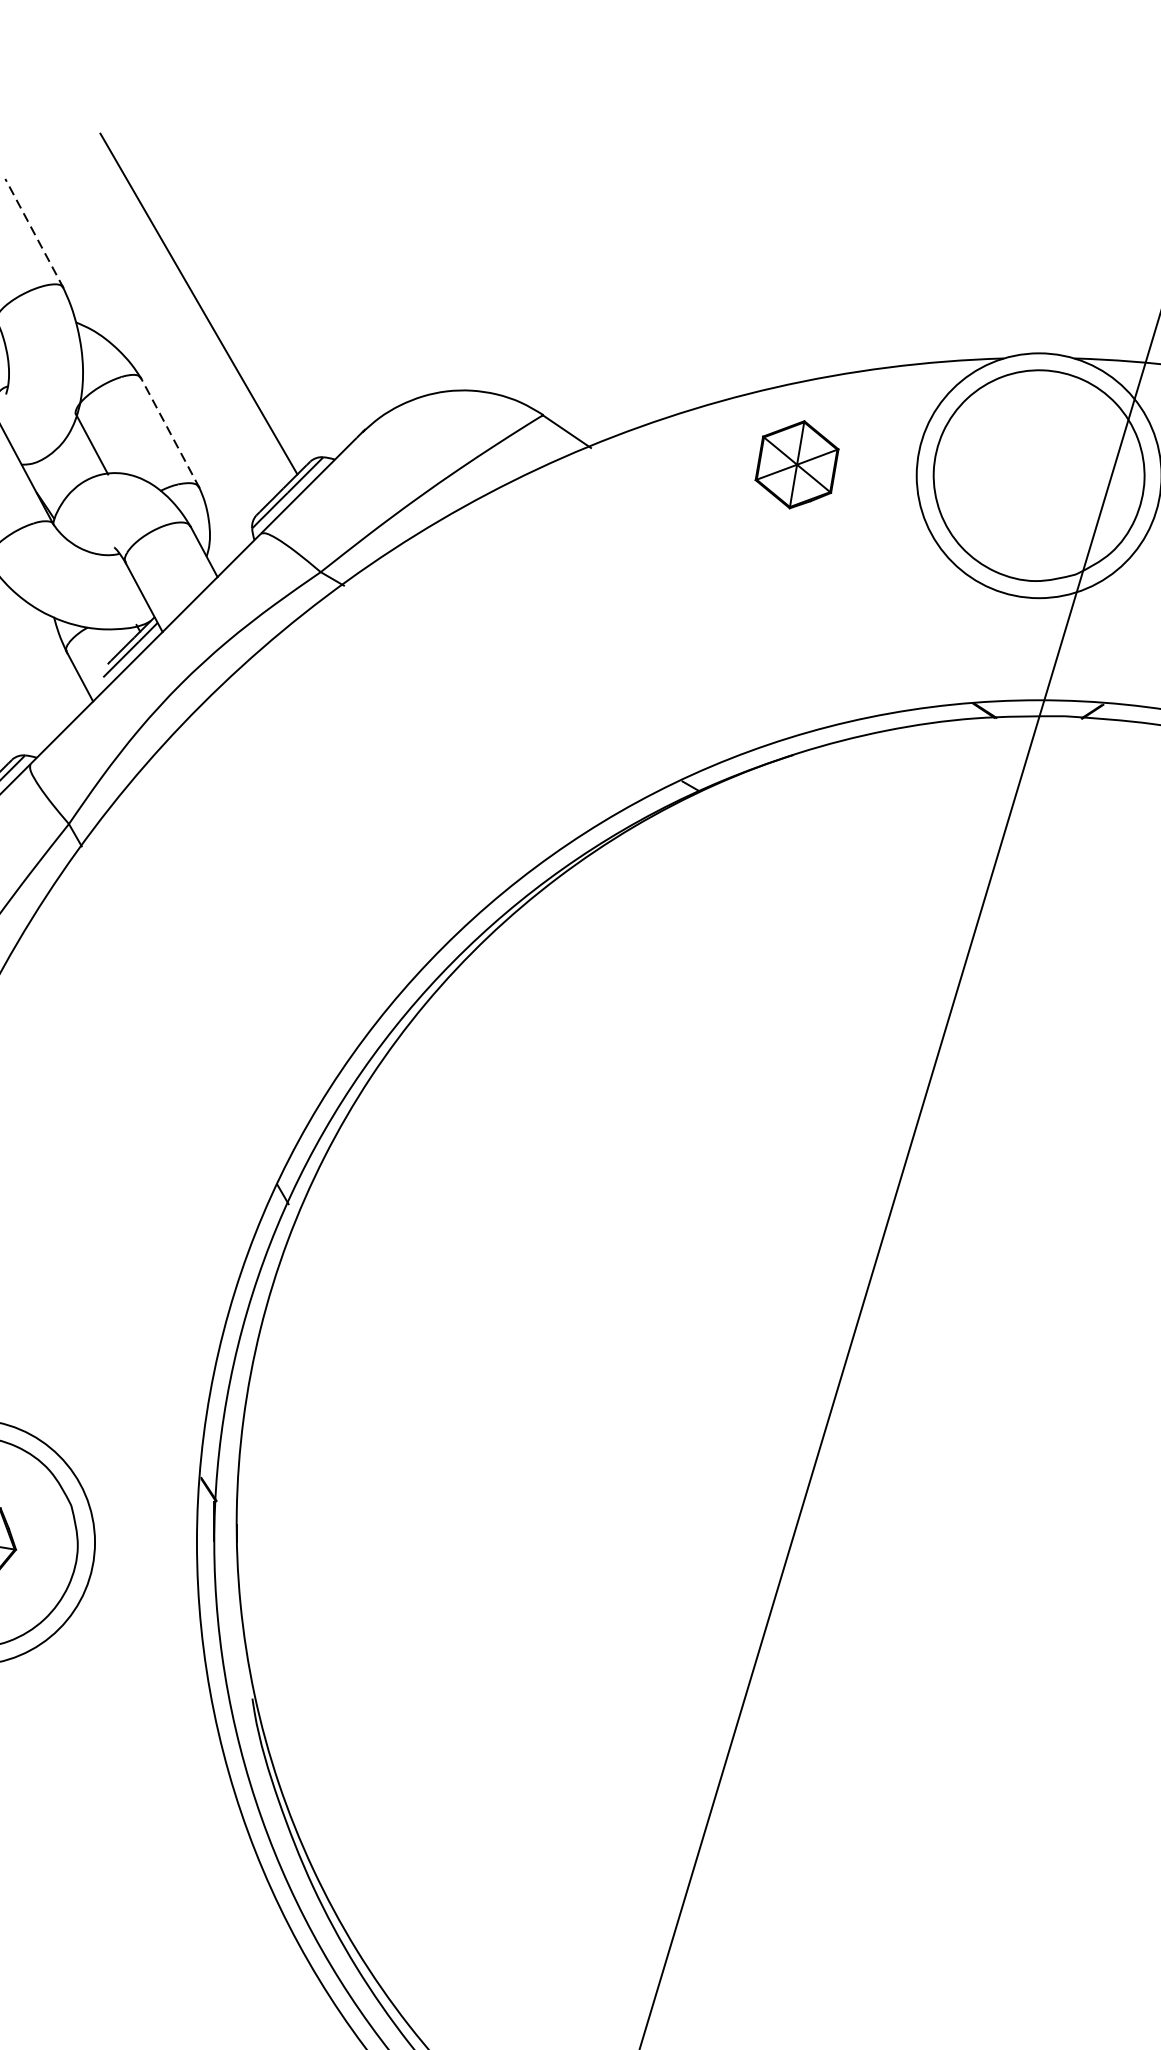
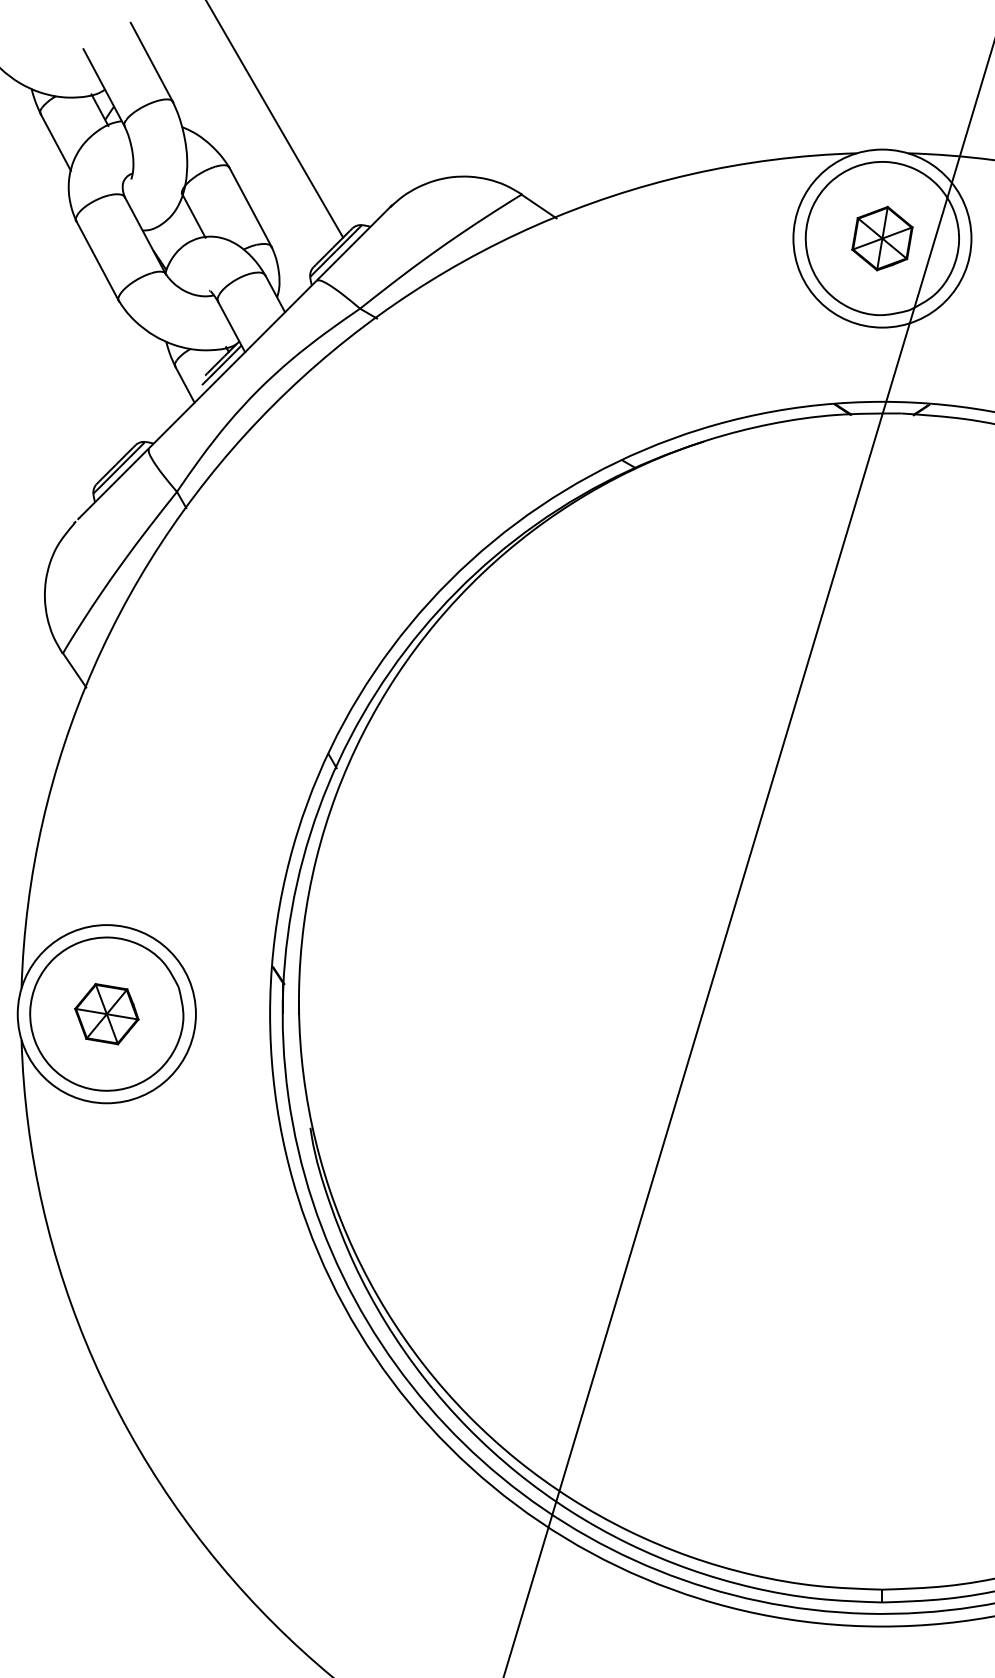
line: (33, 233) -> (151, 62), dashed -> solid
line: (170, 432) -> (250, 207), dashed -> solid
part: (797, 464) -> (882, 238), moved

